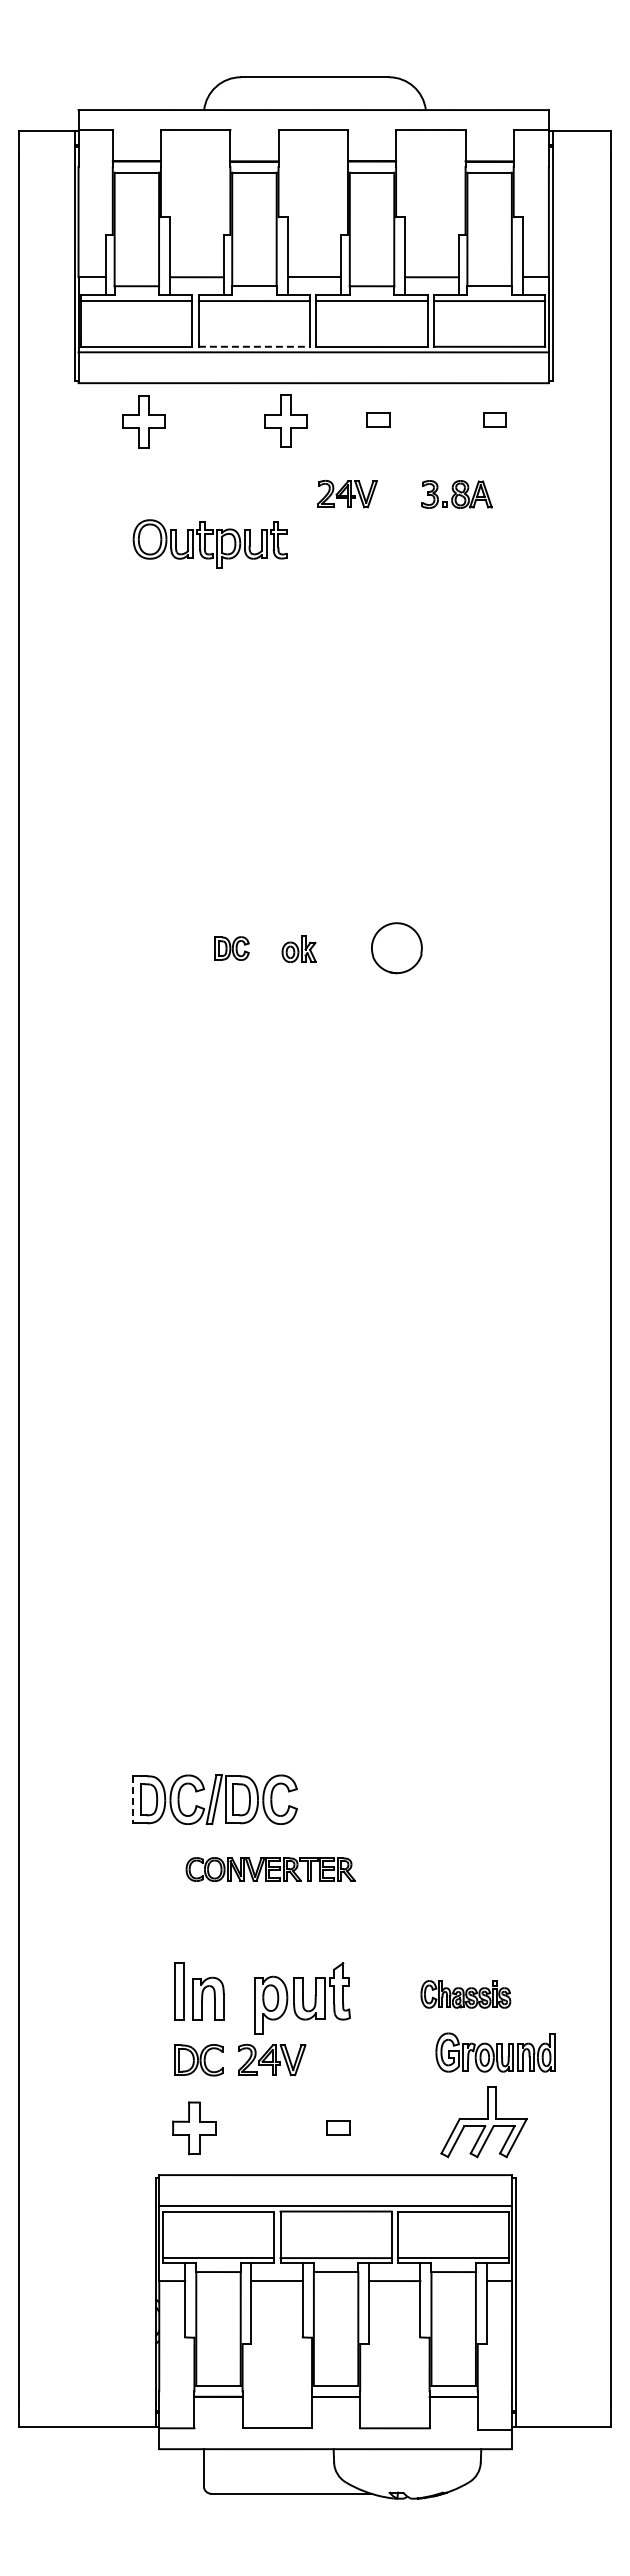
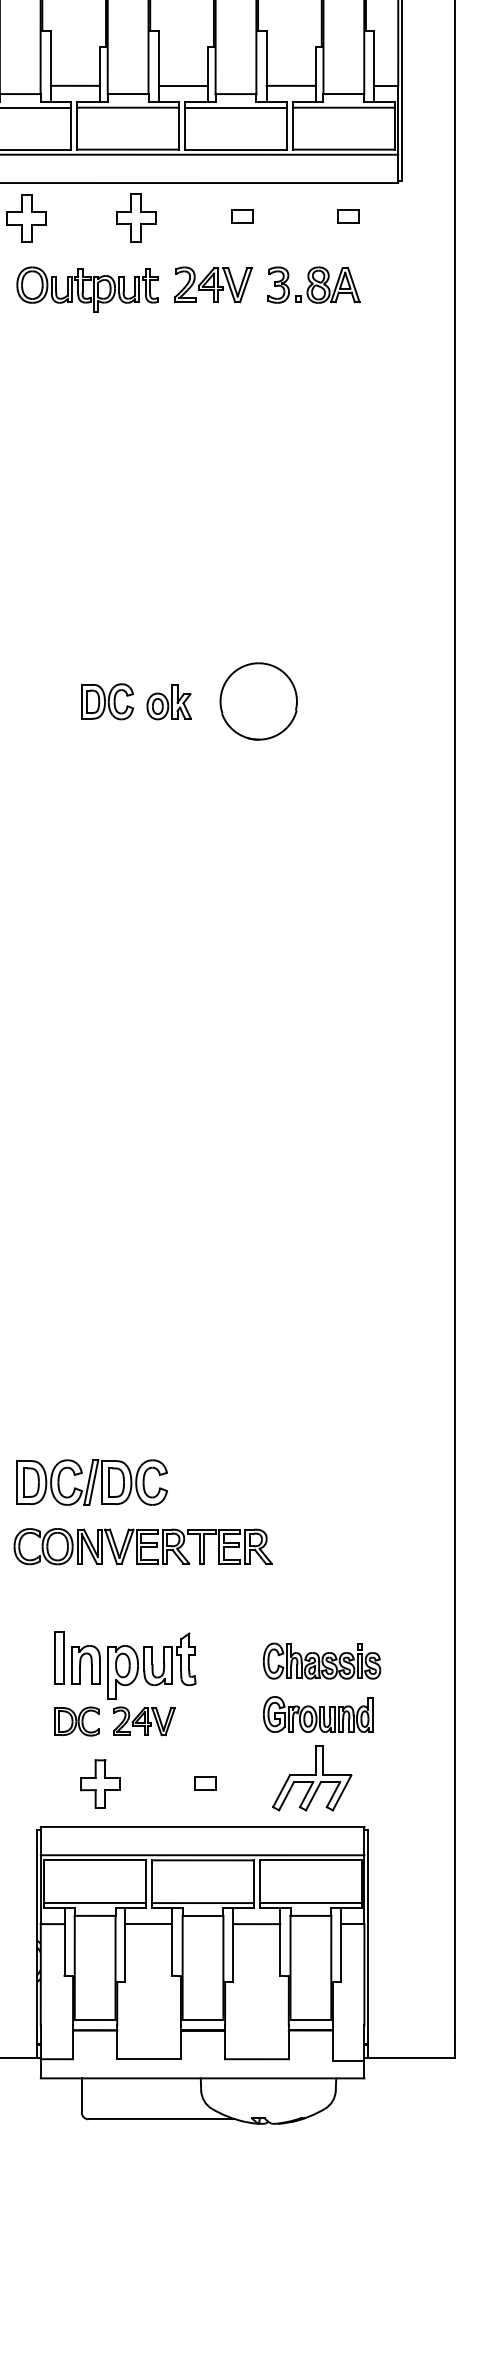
line: (254, 346) -> (128, 149), dashed -> solid
part: (285, 420) -> (135, 217), moved
part: (347, 493) -> (213, 284), size x1.43
part: (456, 494) -> (313, 285), size x1.43
part: (209, 543) -> (86, 288), moved
part: (396, 947) -> (258, 700), size x1.67
part: (231, 948) -> (107, 701), size x1.67
part: (298, 948) -> (168, 701), size x1.43
line: (132, 1799) -> (16, 1482), dashed -> solid
part: (270, 1869) -> (142, 1546), size x1.67
part: (465, 1994) -> (321, 1661), size x1.43
part: (302, 1998) -> (152, 1665), moved
part: (495, 2052) -> (318, 1714), moved
part: (483, 2122) -> (311, 1778), moved
part: (194, 2128) -> (100, 1784), moved

